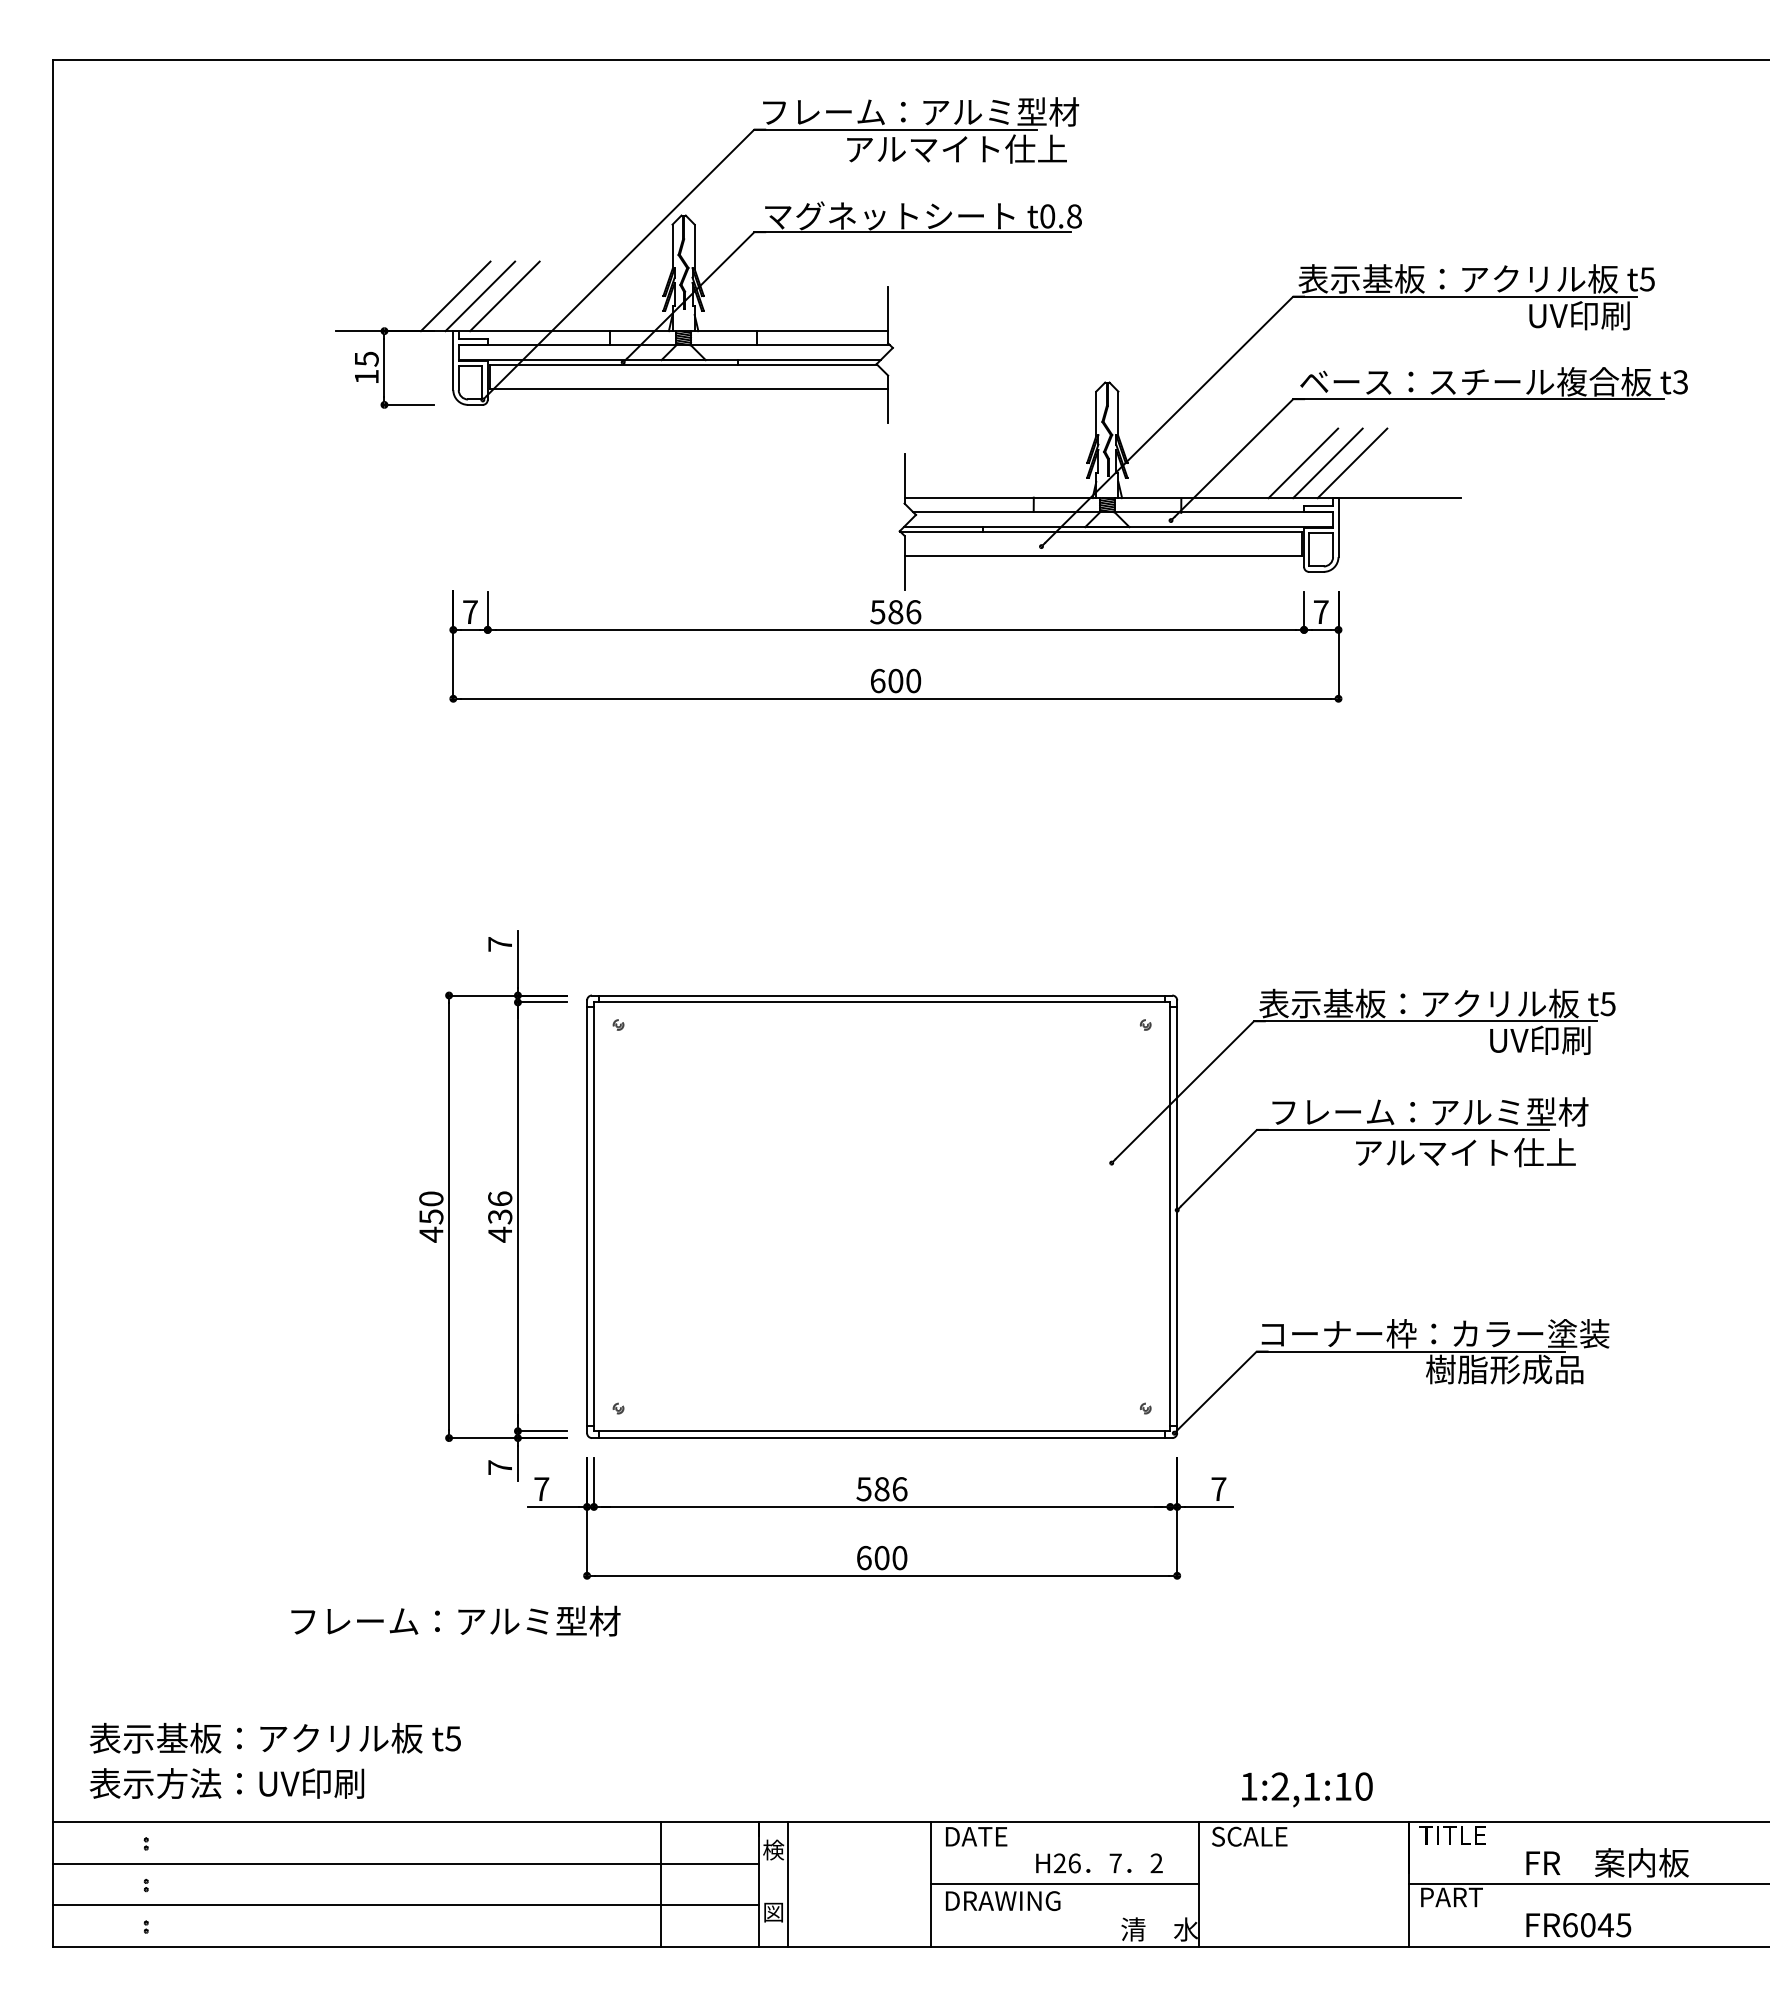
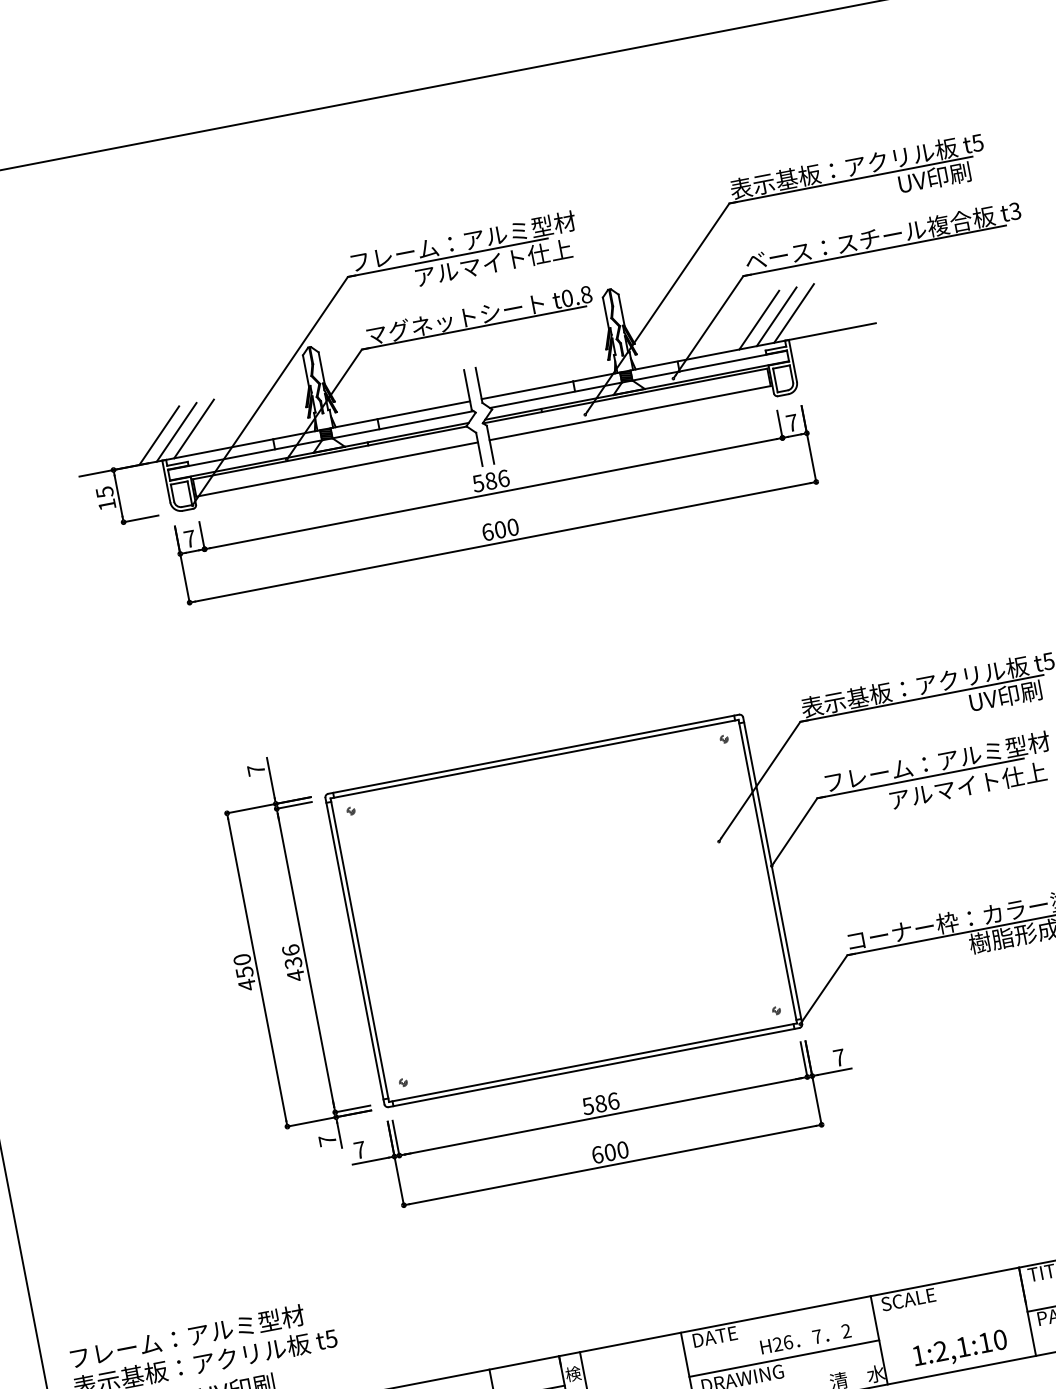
part: (716, 268) -> (340, 380), moved
line: (1170, 1481) -> (804, 1058), added
text: (455, 1620) -> (187, 1336), moved
text: (1307, 1789) -> (960, 1349), moved

